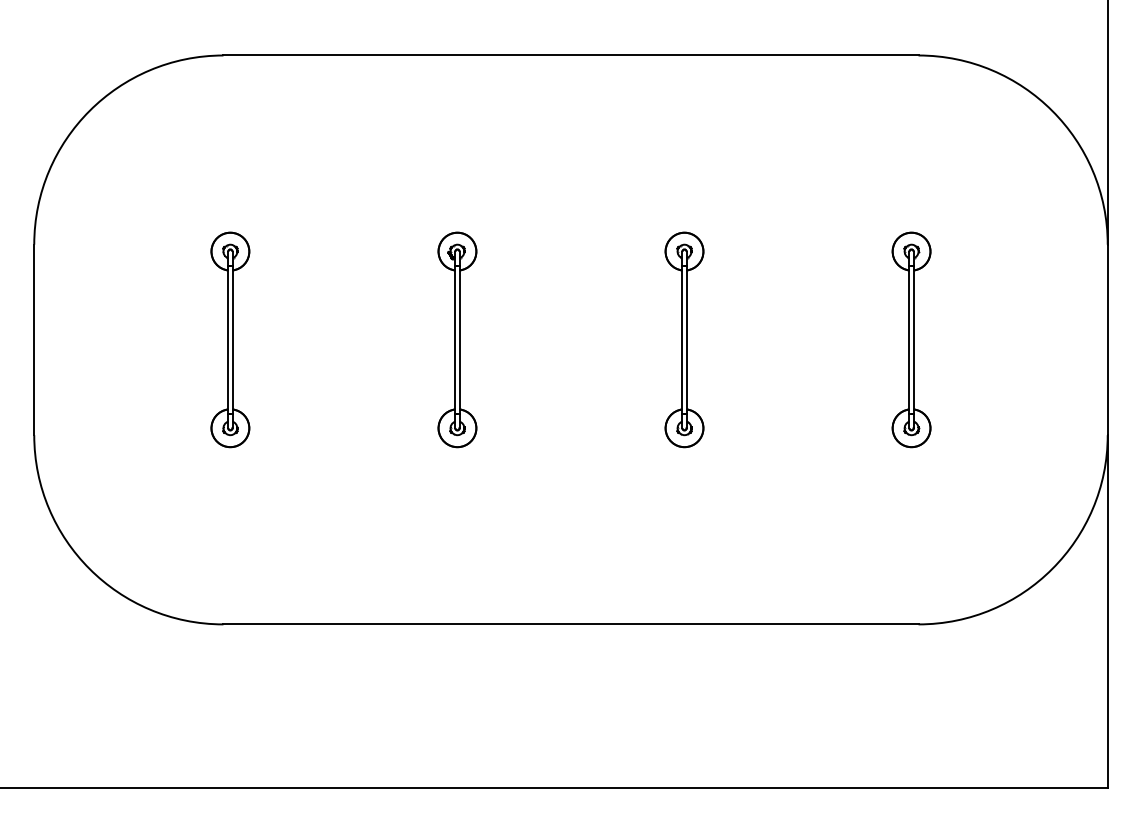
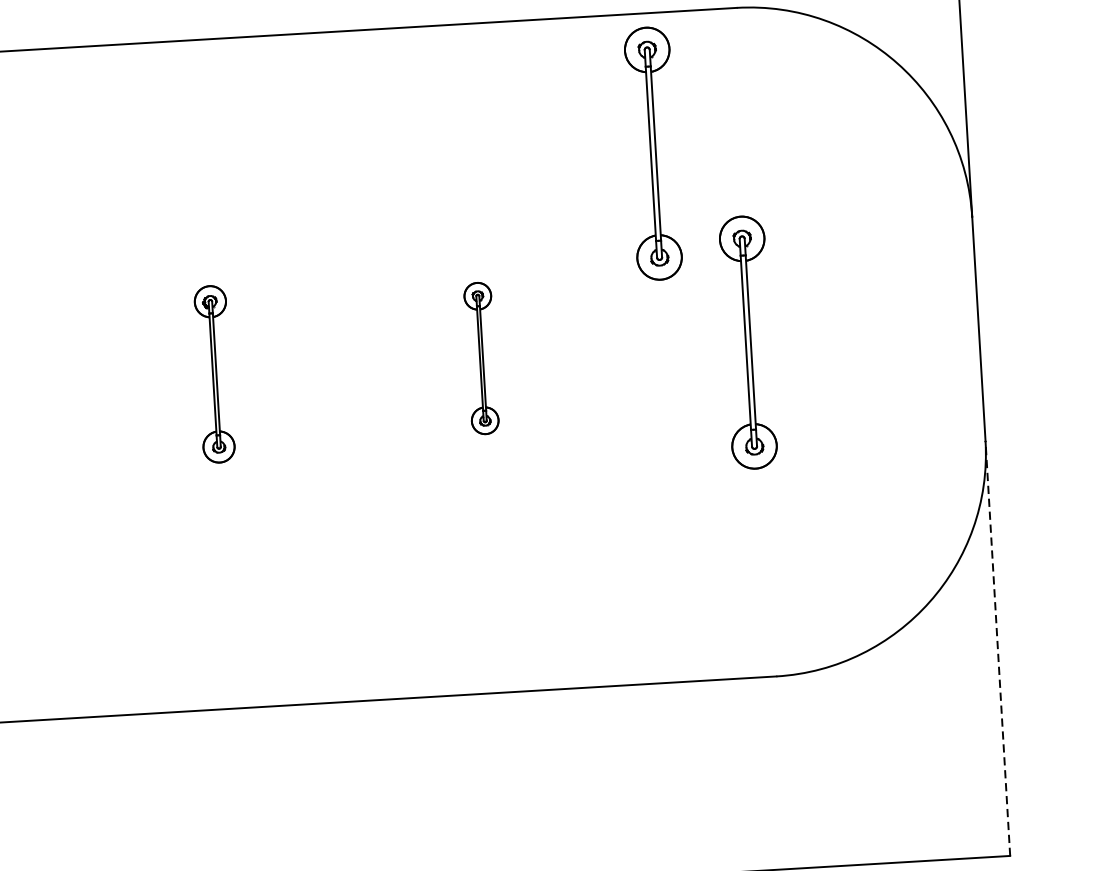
part: (840, 174) -> (653, 153), added
part: (457, 339) -> (214, 373), size x0.7
part: (684, 339) -> (481, 357), size x0.6
line: (1107, 611) -> (997, 648), solid -> dashed

